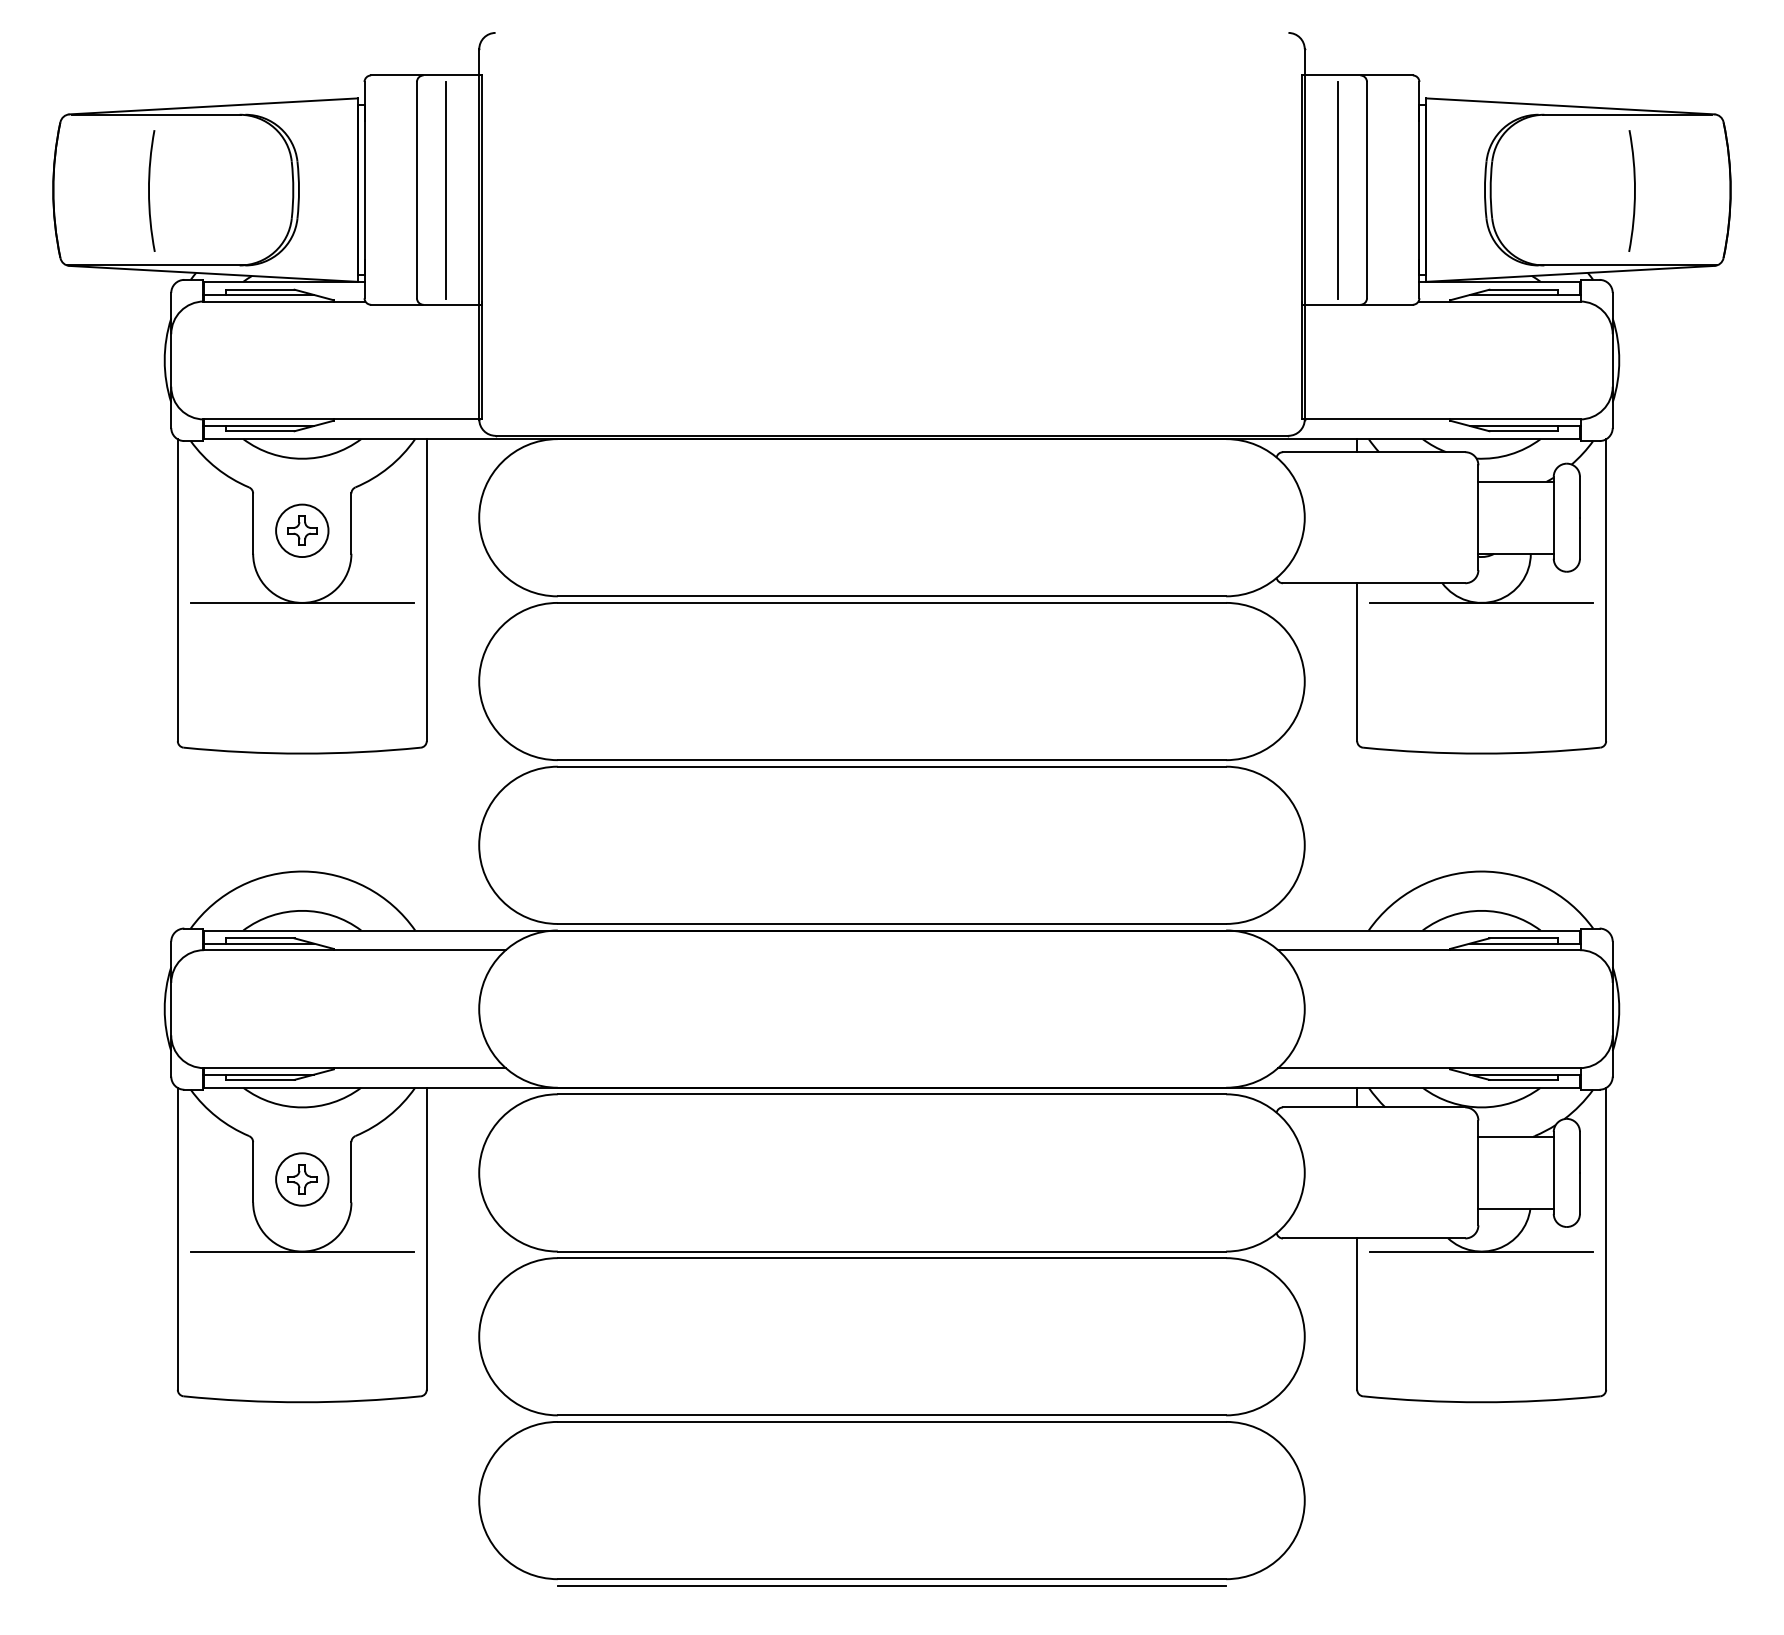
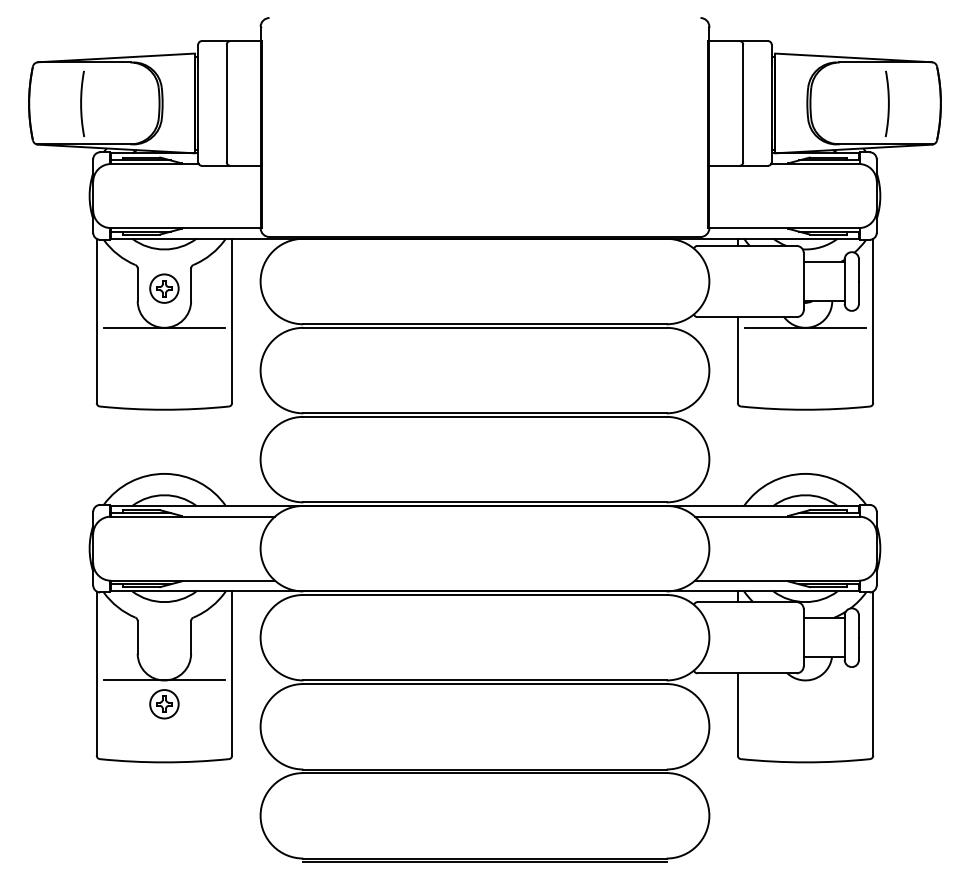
line: (445, 190) -> (242, 103), removed
line: (1338, 190) -> (727, 103), removed
part: (302, 1179) -> (164, 704), moved
line: (1481, 1251) -> (805, 680), removed

